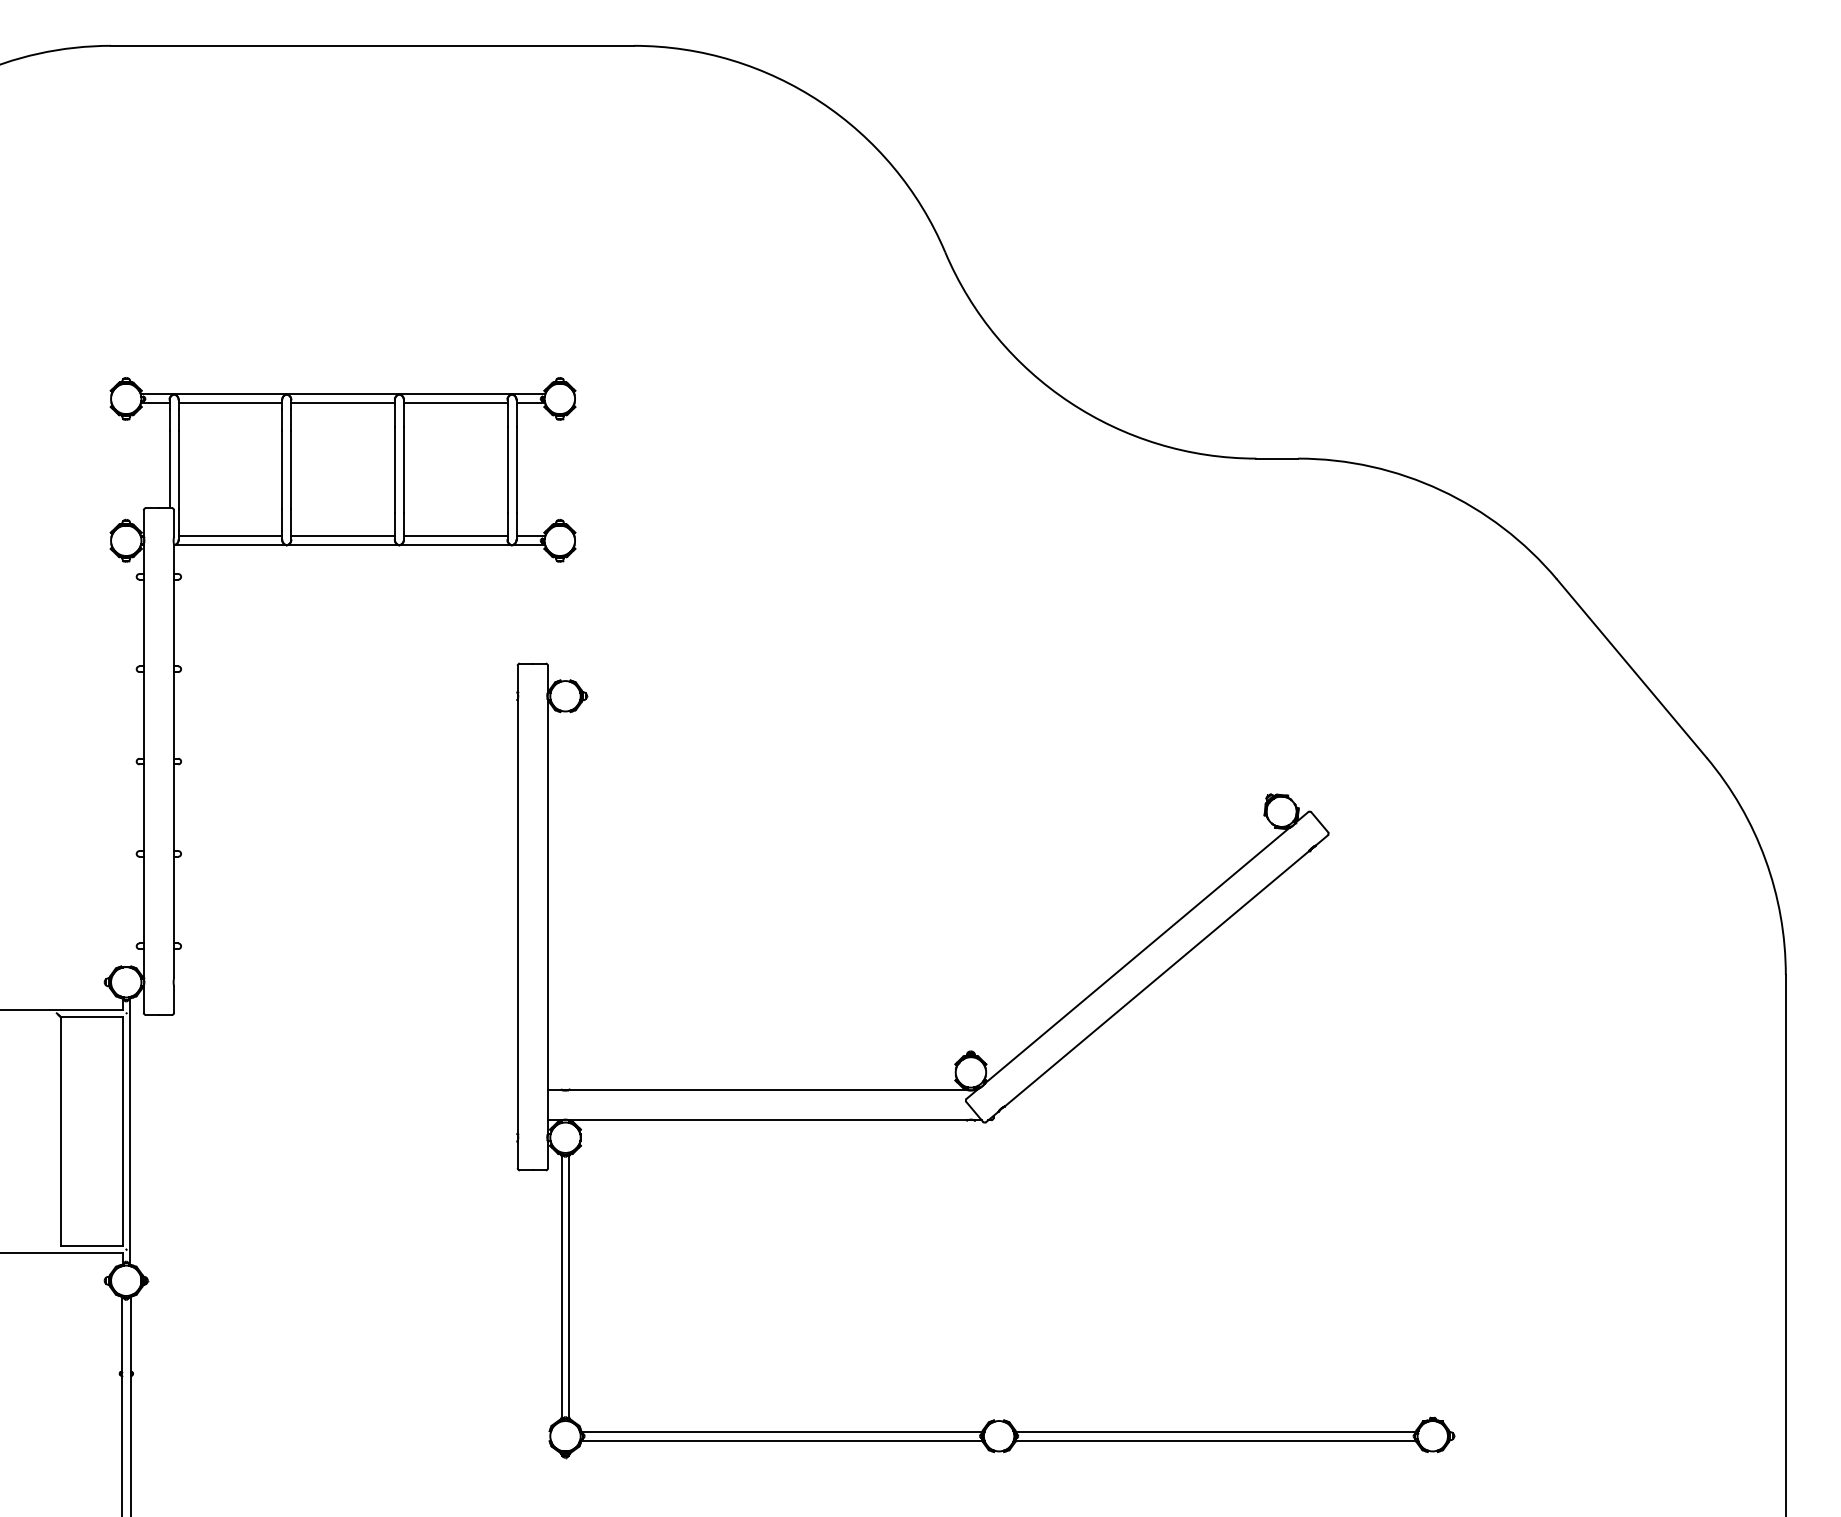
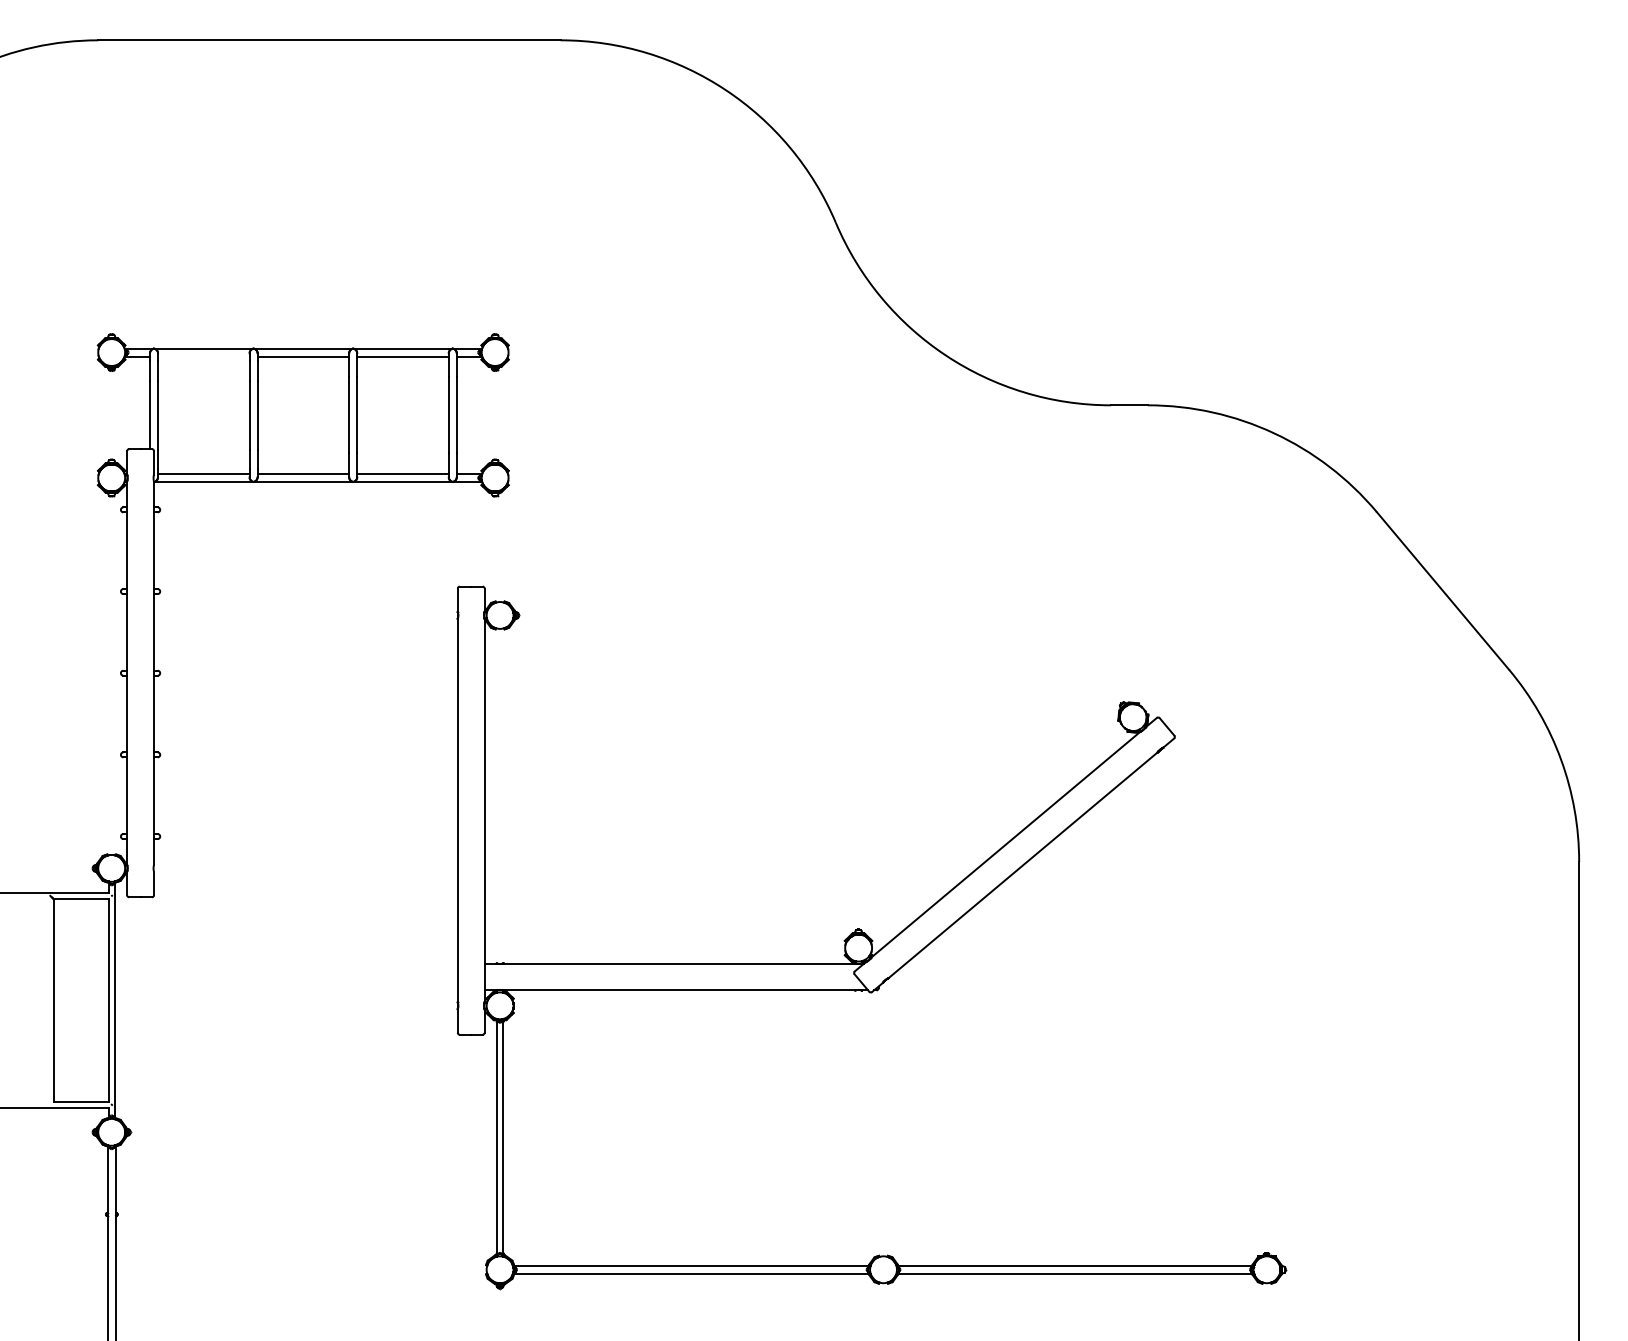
line: (230, 403) -> (203, 356), removed

